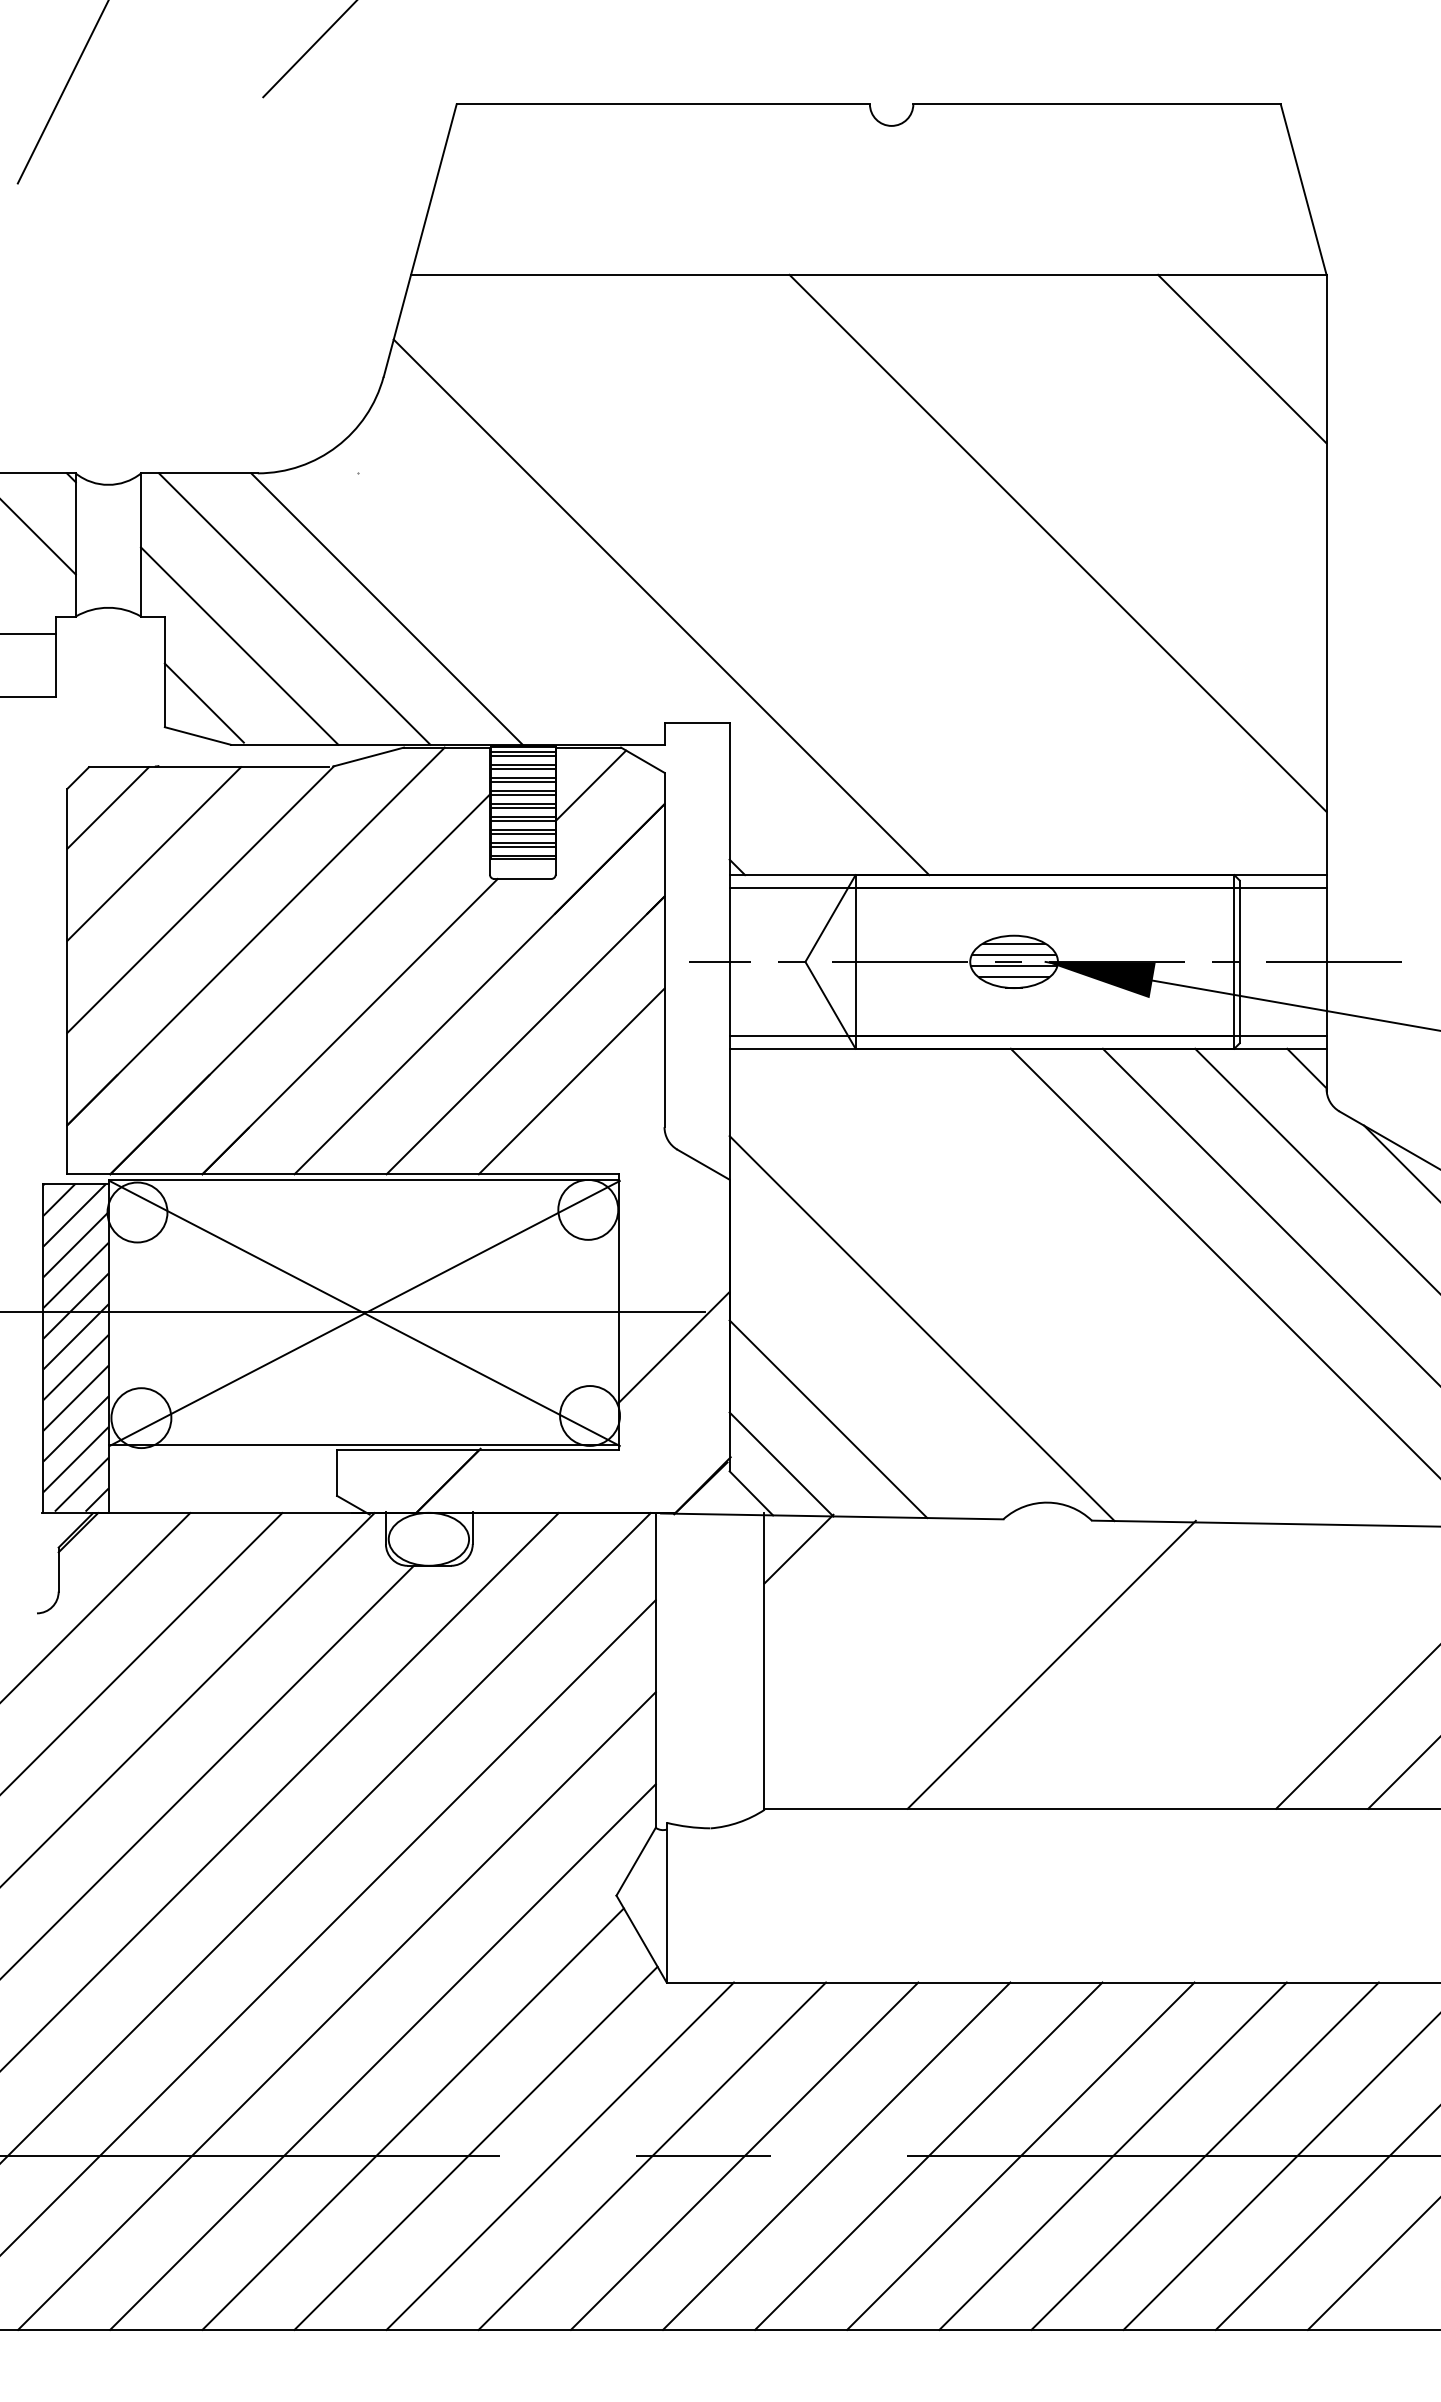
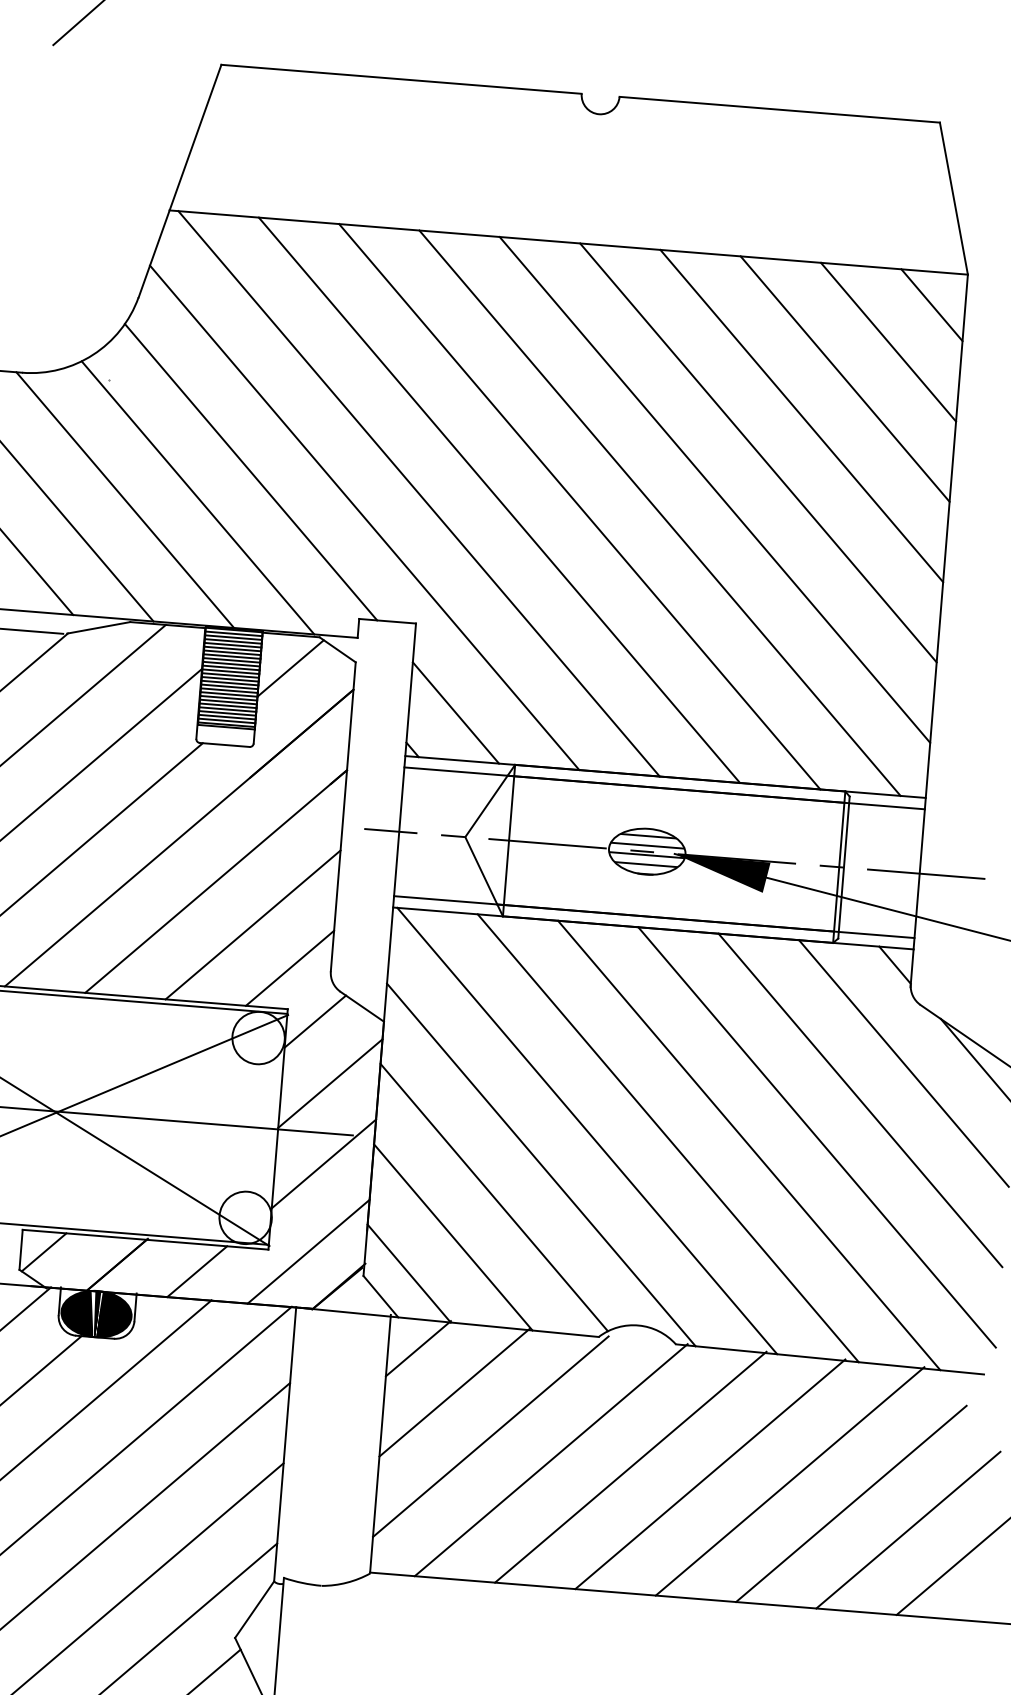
line: (1288, 312) -> (932, 304), added
line: (1196, 404) -> (845, 378), added
line: (1149, 450) -> (801, 415), added
line: (1103, 496) -> (757, 452), added
line: (527, 565) -> (250, 471), added
line: (721, 574) -> (419, 493), added
line: (813, 574) -> (499, 499), added
line: (905, 574) -> (579, 506), added
line: (997, 574) -> (659, 512), added
line: (469, 599) -> (197, 497), added
line: (522, 760) -> (232, 641), added
line: (522, 773) -> (231, 652), added
line: (522, 786) -> (230, 664), added
line: (522, 799) -> (230, 675), added
line: (522, 812) -> (229, 686), added
line: (783, 821) -> (456, 713), added
line: (522, 825) -> (228, 698), added
line: (522, 838) -> (227, 709), added
line: (522, 851) -> (226, 720), added
line: (617, 1127) -> (289, 968), added
line: (651, 1185) -> (315, 1021), added
line: (673, 1254) -> (329, 1082), added
line: (971, 1285) -> (587, 1130), added
line: (1064, 1286) -> (668, 1138), added
line: (1156, 1286) -> (748, 1144), added
line: (871, 1369) -> (494, 1197), added
line: (664, 1448) -> (308, 1251), added
line: (363, 1473) -> (44, 1252), added
line: (539, 1481) -> (197, 1271), added
fill: (428, 1538) -> (96, 1313), added
line: (844, 1595) -> (454, 1392), added
line: (889, 1642) -> (490, 1436), added
line: (960, 1663) -> (551, 1459), added
line: (1142, 1665) -> (709, 1474), added
line: (1234, 1665) -> (790, 1480), added
line: (1306, 1686) -> (851, 1503), added

